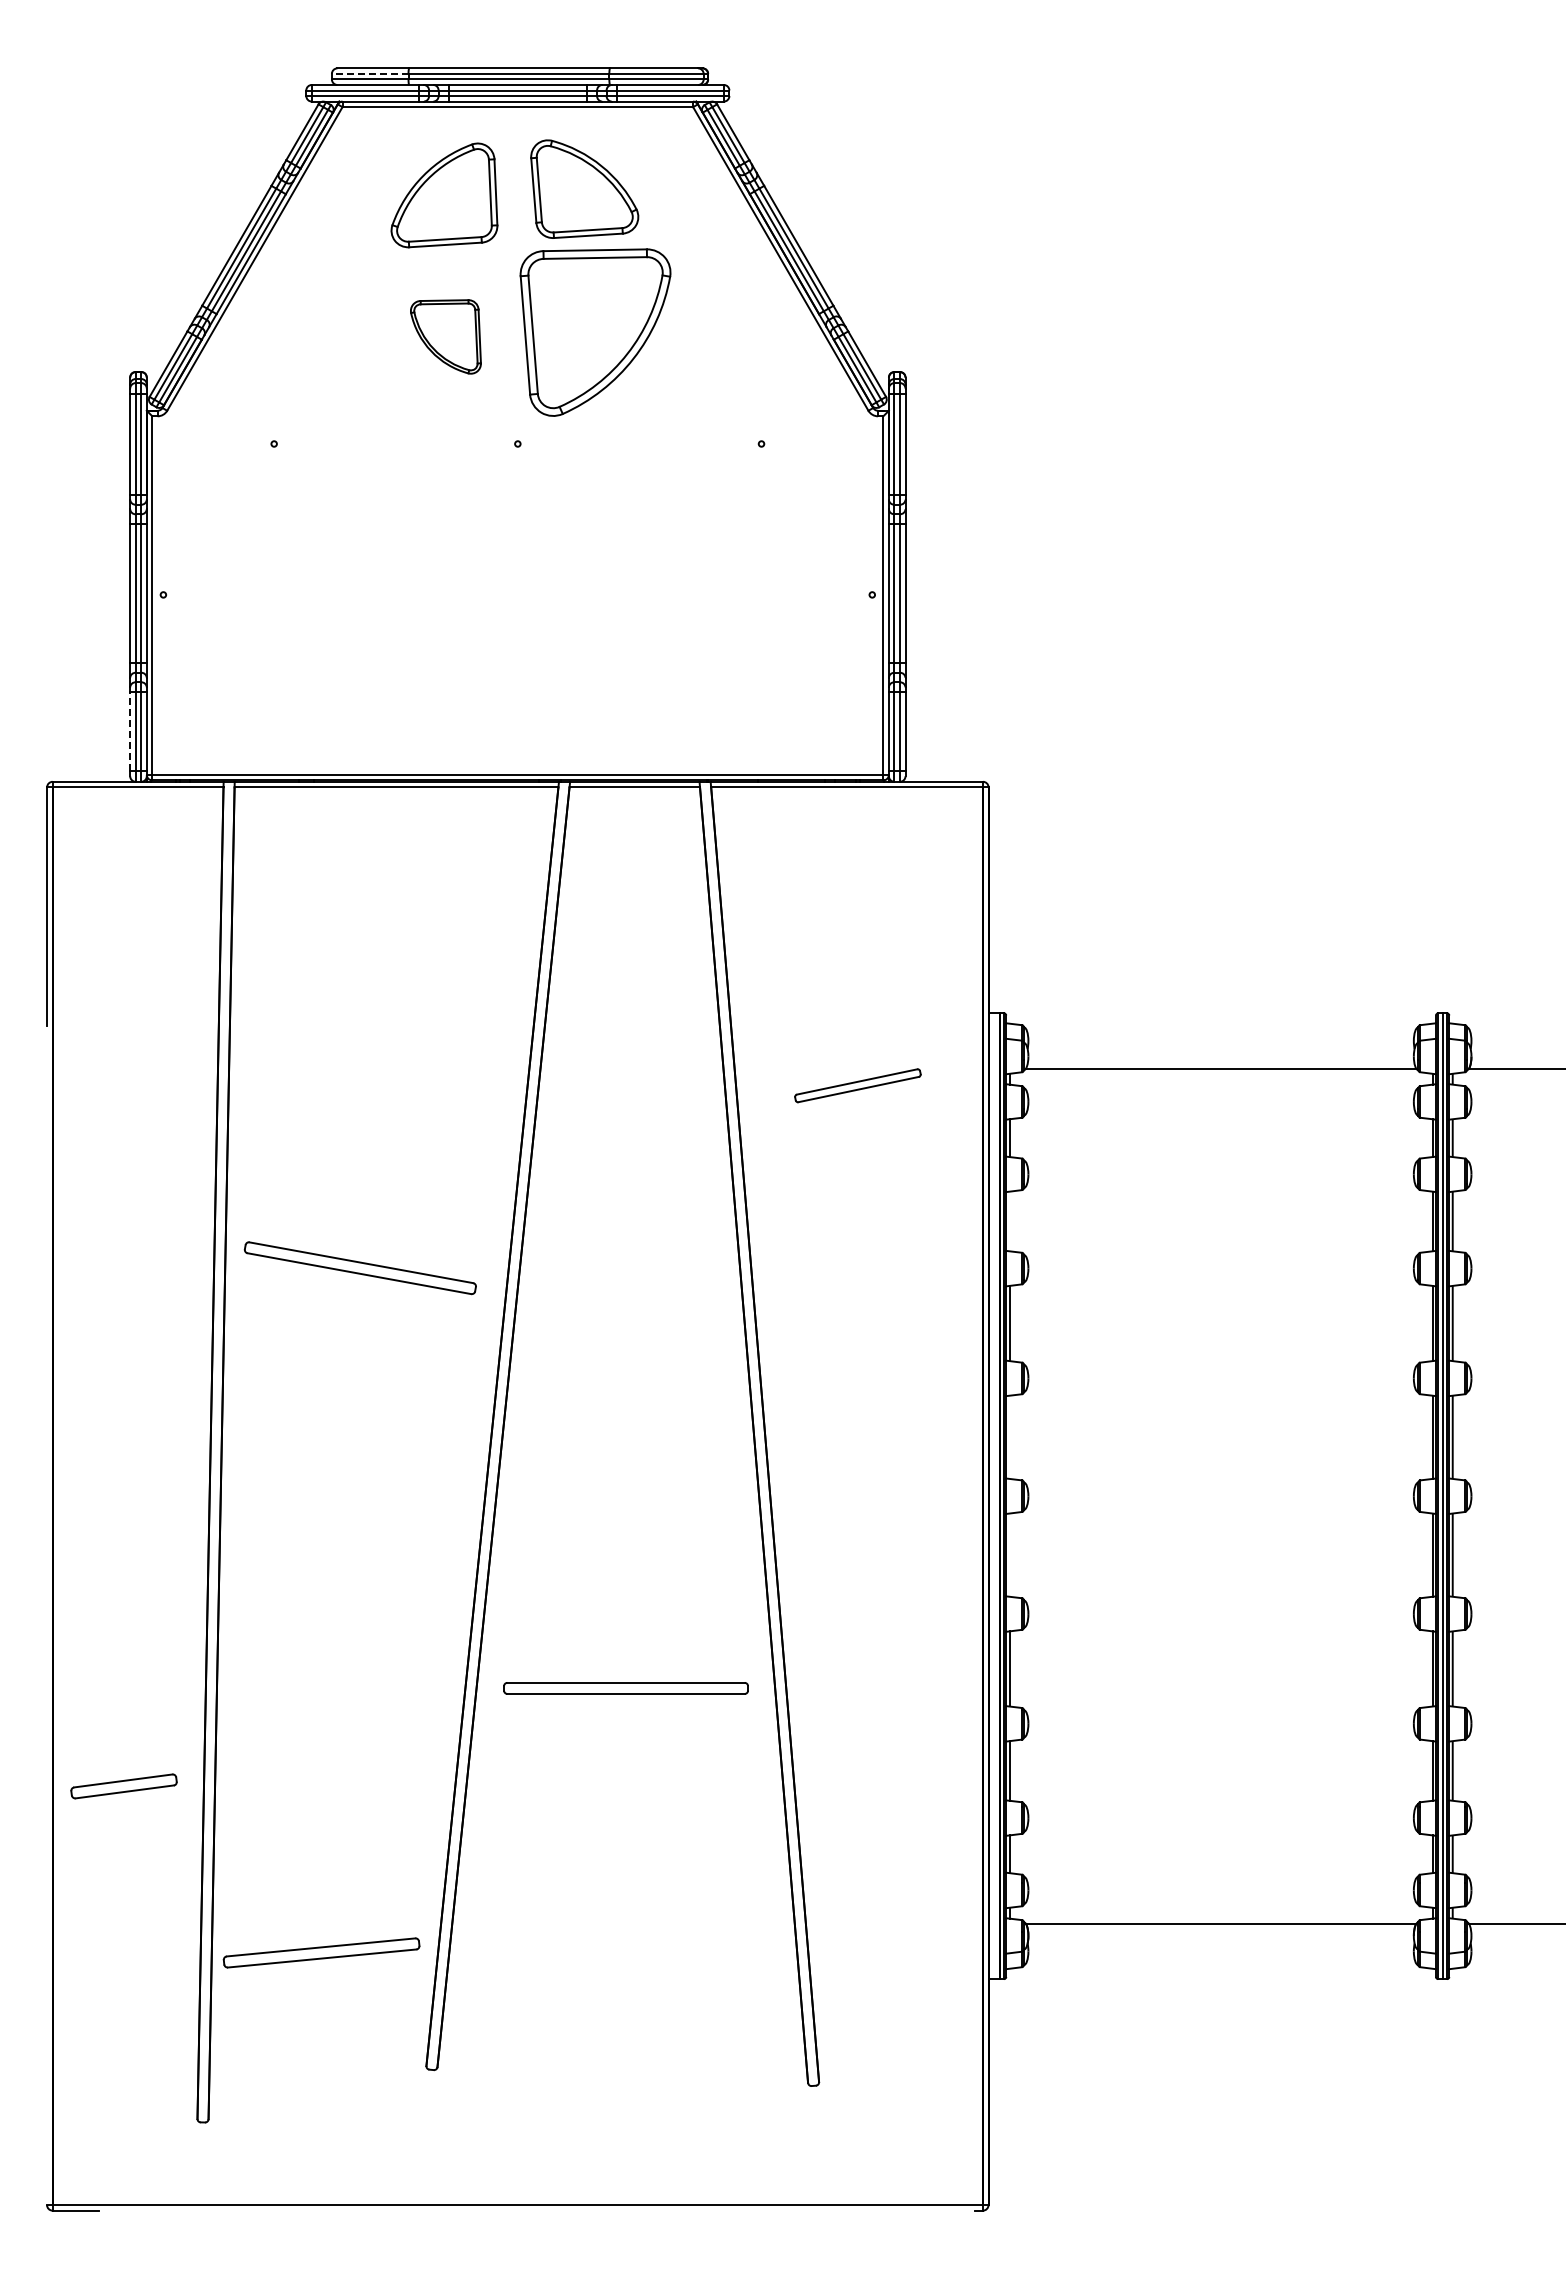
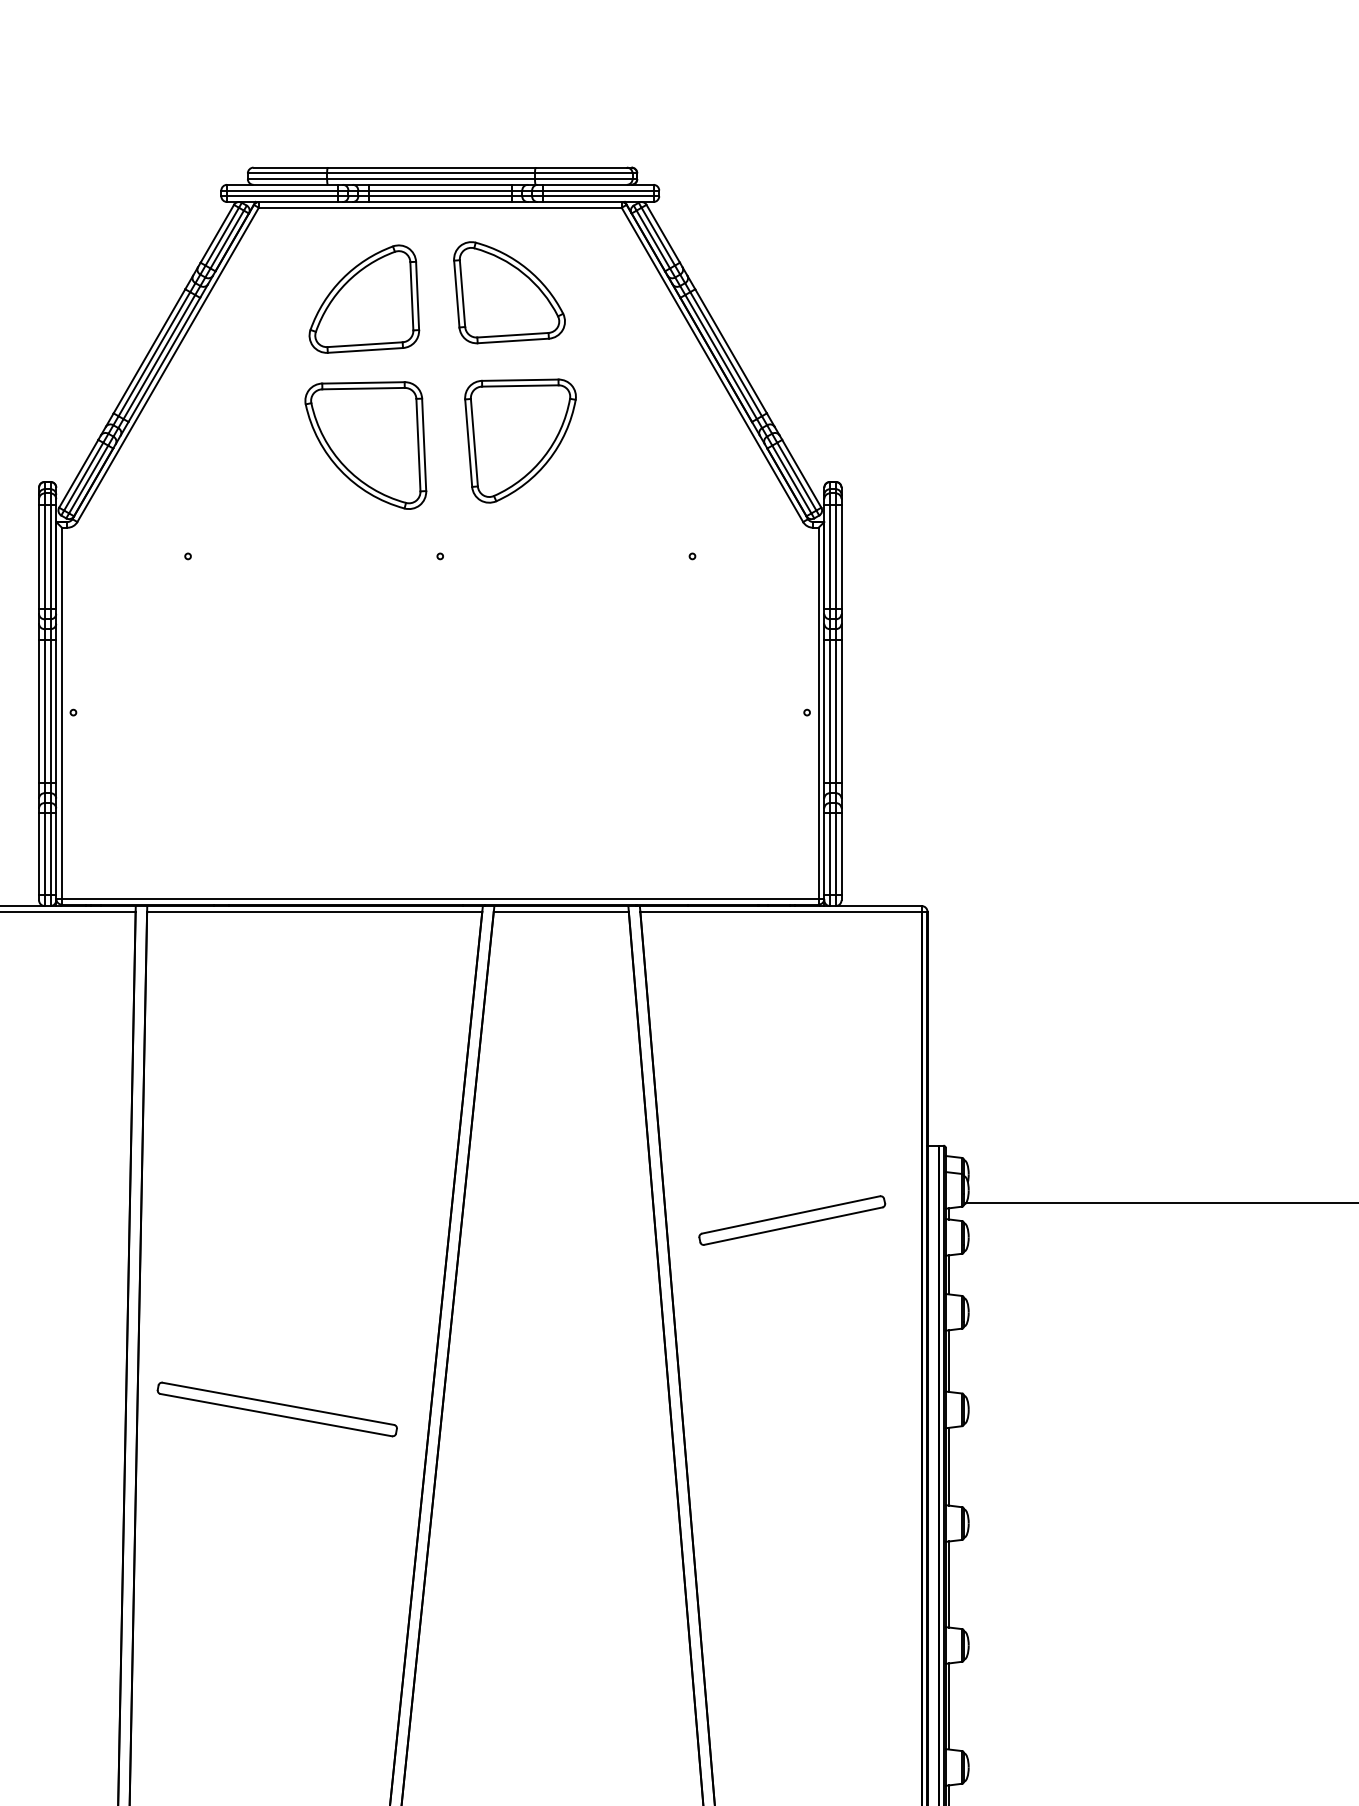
line: (369, 73) -> (286, 172), dashed -> solid
part: (594, 332) -> (519, 441), size x0.71
part: (445, 336) -> (365, 445), size x1.67
line: (130, 731) -> (39, 853), dashed -> solid
part: (857, 1085) -> (791, 1220), size x1.43
line: (1009, 1221) -> (949, 1361), added
line: (1009, 1436) -> (949, 1583), added
line: (1009, 1554) -> (949, 1705), added

